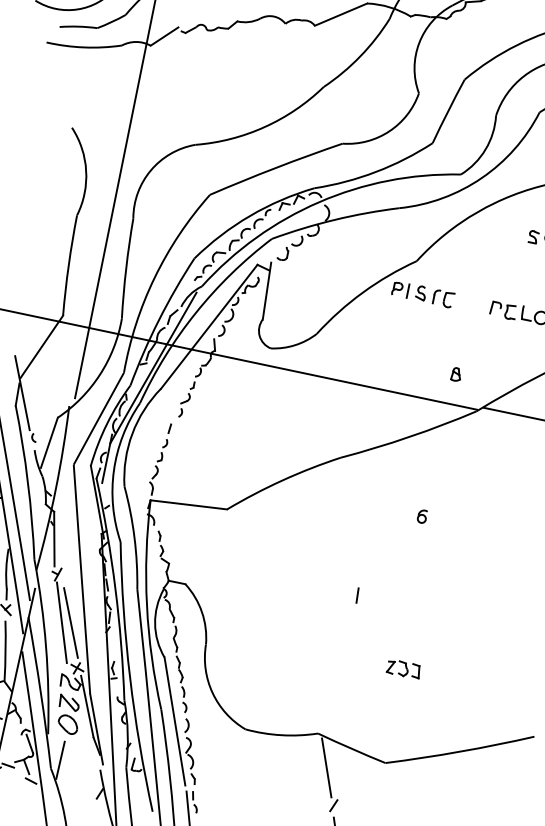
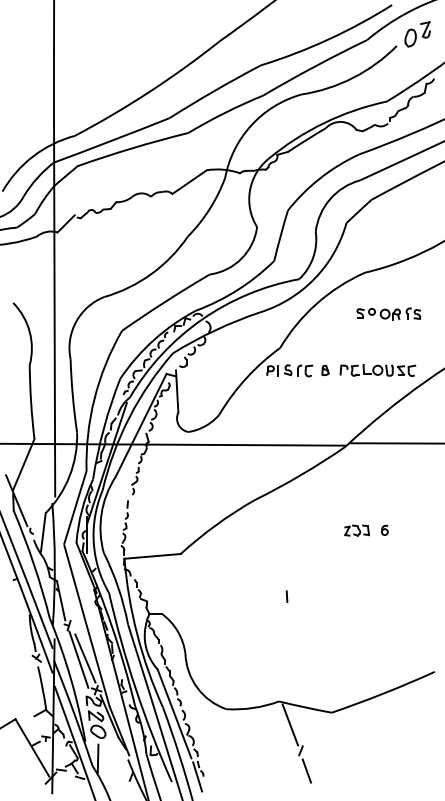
part: (456, 373) -> (325, 369), moved
part: (422, 515) -> (384, 529), moved
part: (403, 668) -> (356, 530), moved

